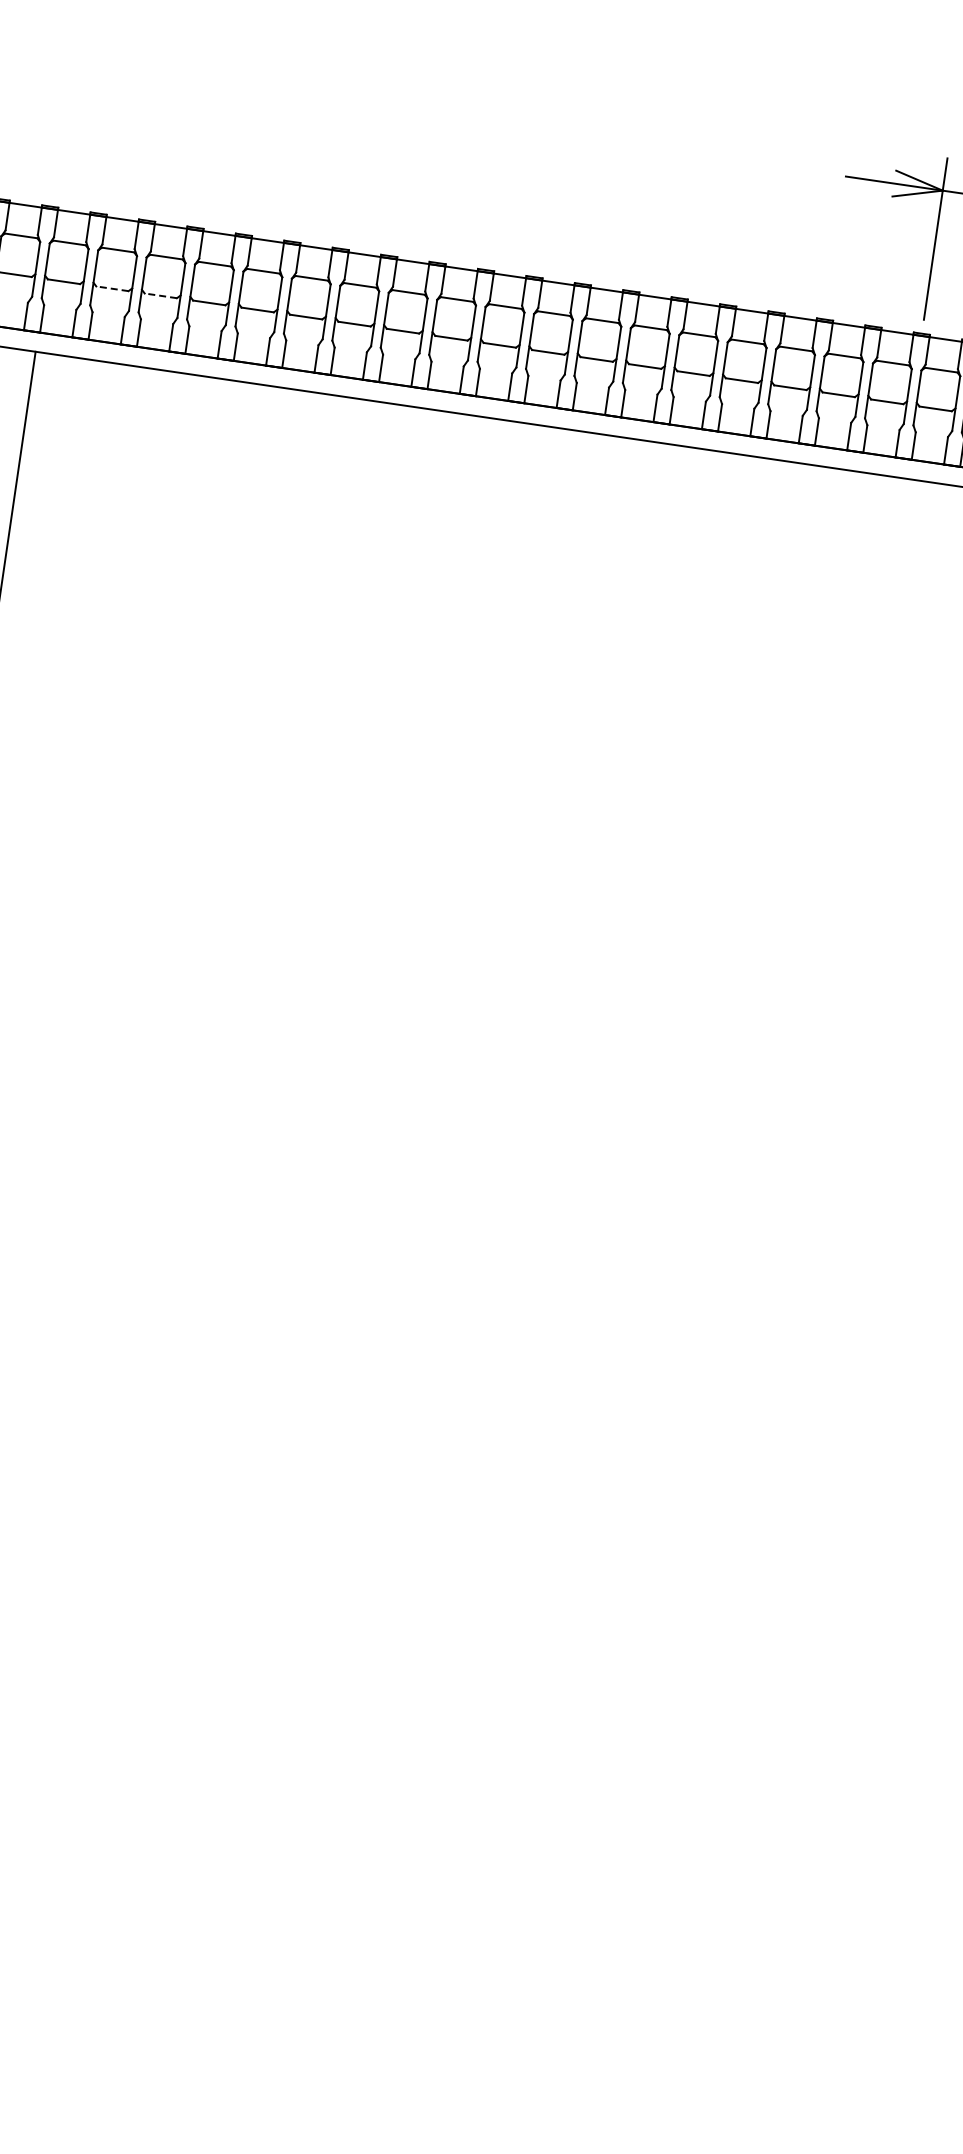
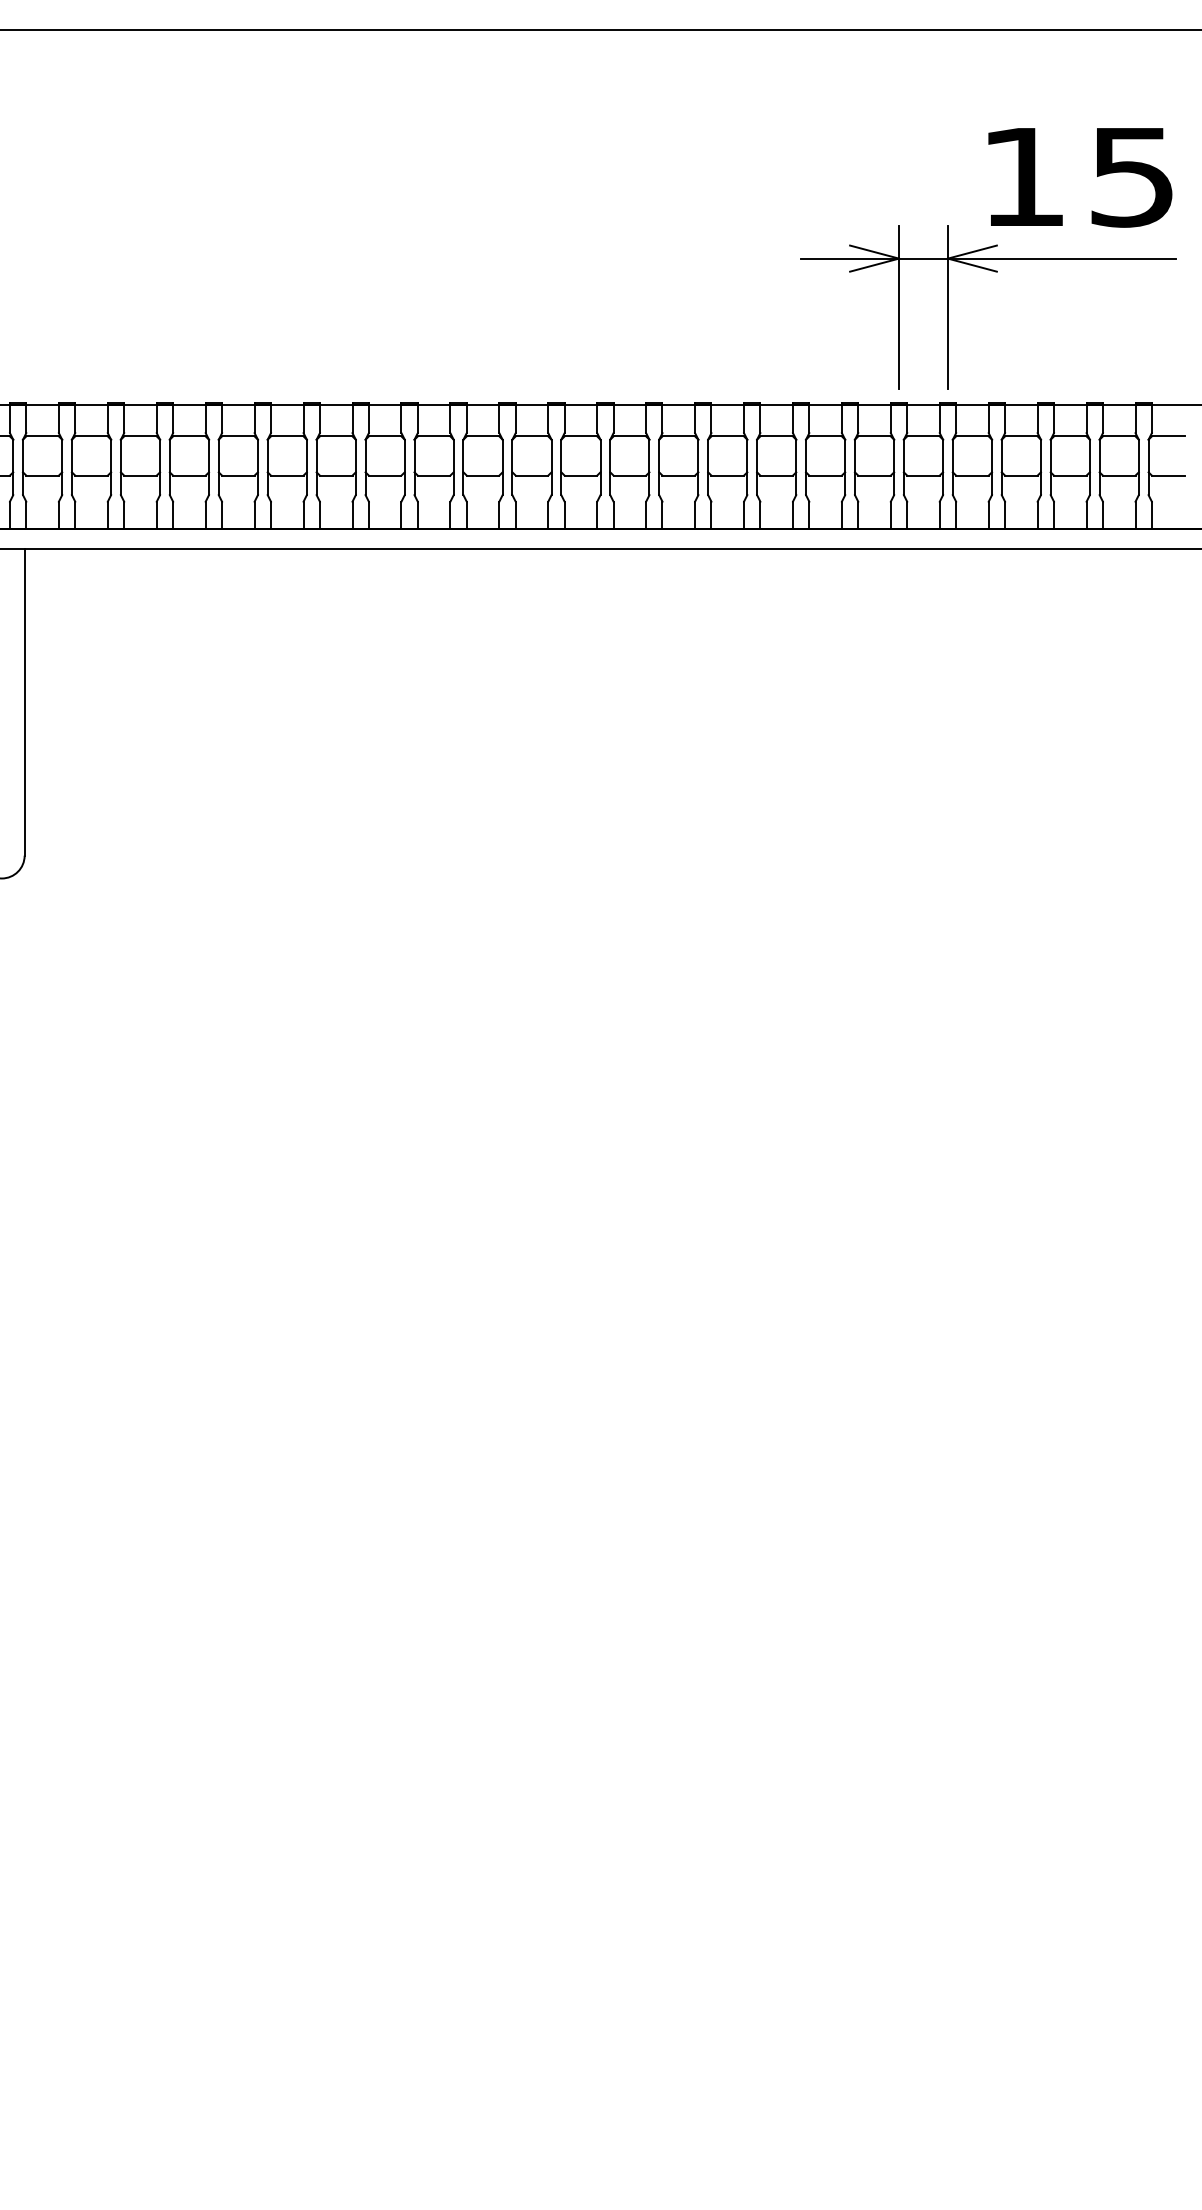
line: (112, 288) -> (91, 475), dashed -> solid
line: (159, 295) -> (139, 475), dashed -> solid

